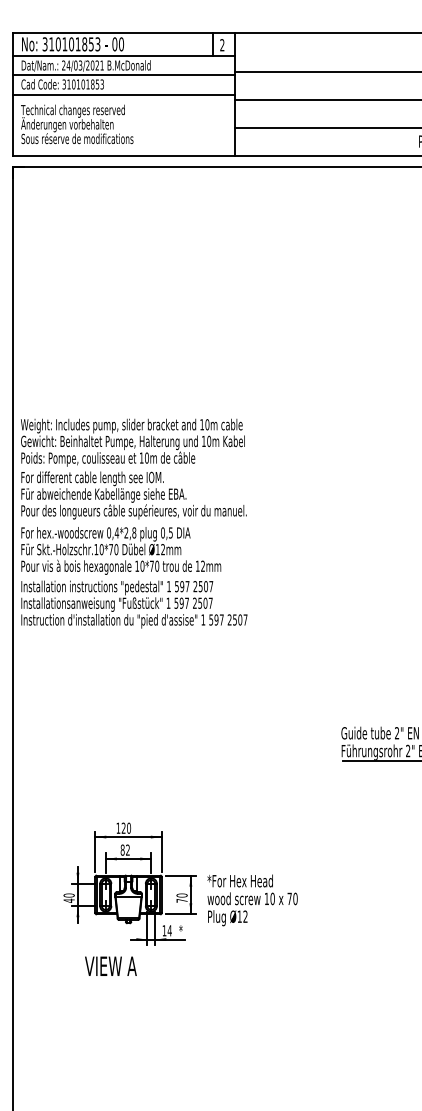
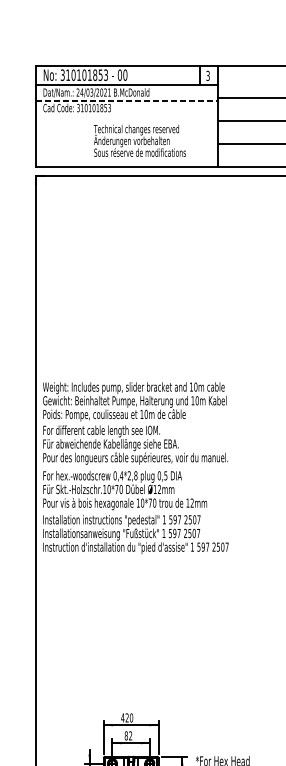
text: (222, 45) -> (208, 76), 2 -> 3
line: (124, 75) -> (127, 100), solid -> dashed
line: (123, 94) -> (127, 116), removed
text: (77, 124) -> (140, 140), moved
text: (118, 827) -> (122, 717), 120 -> 420

